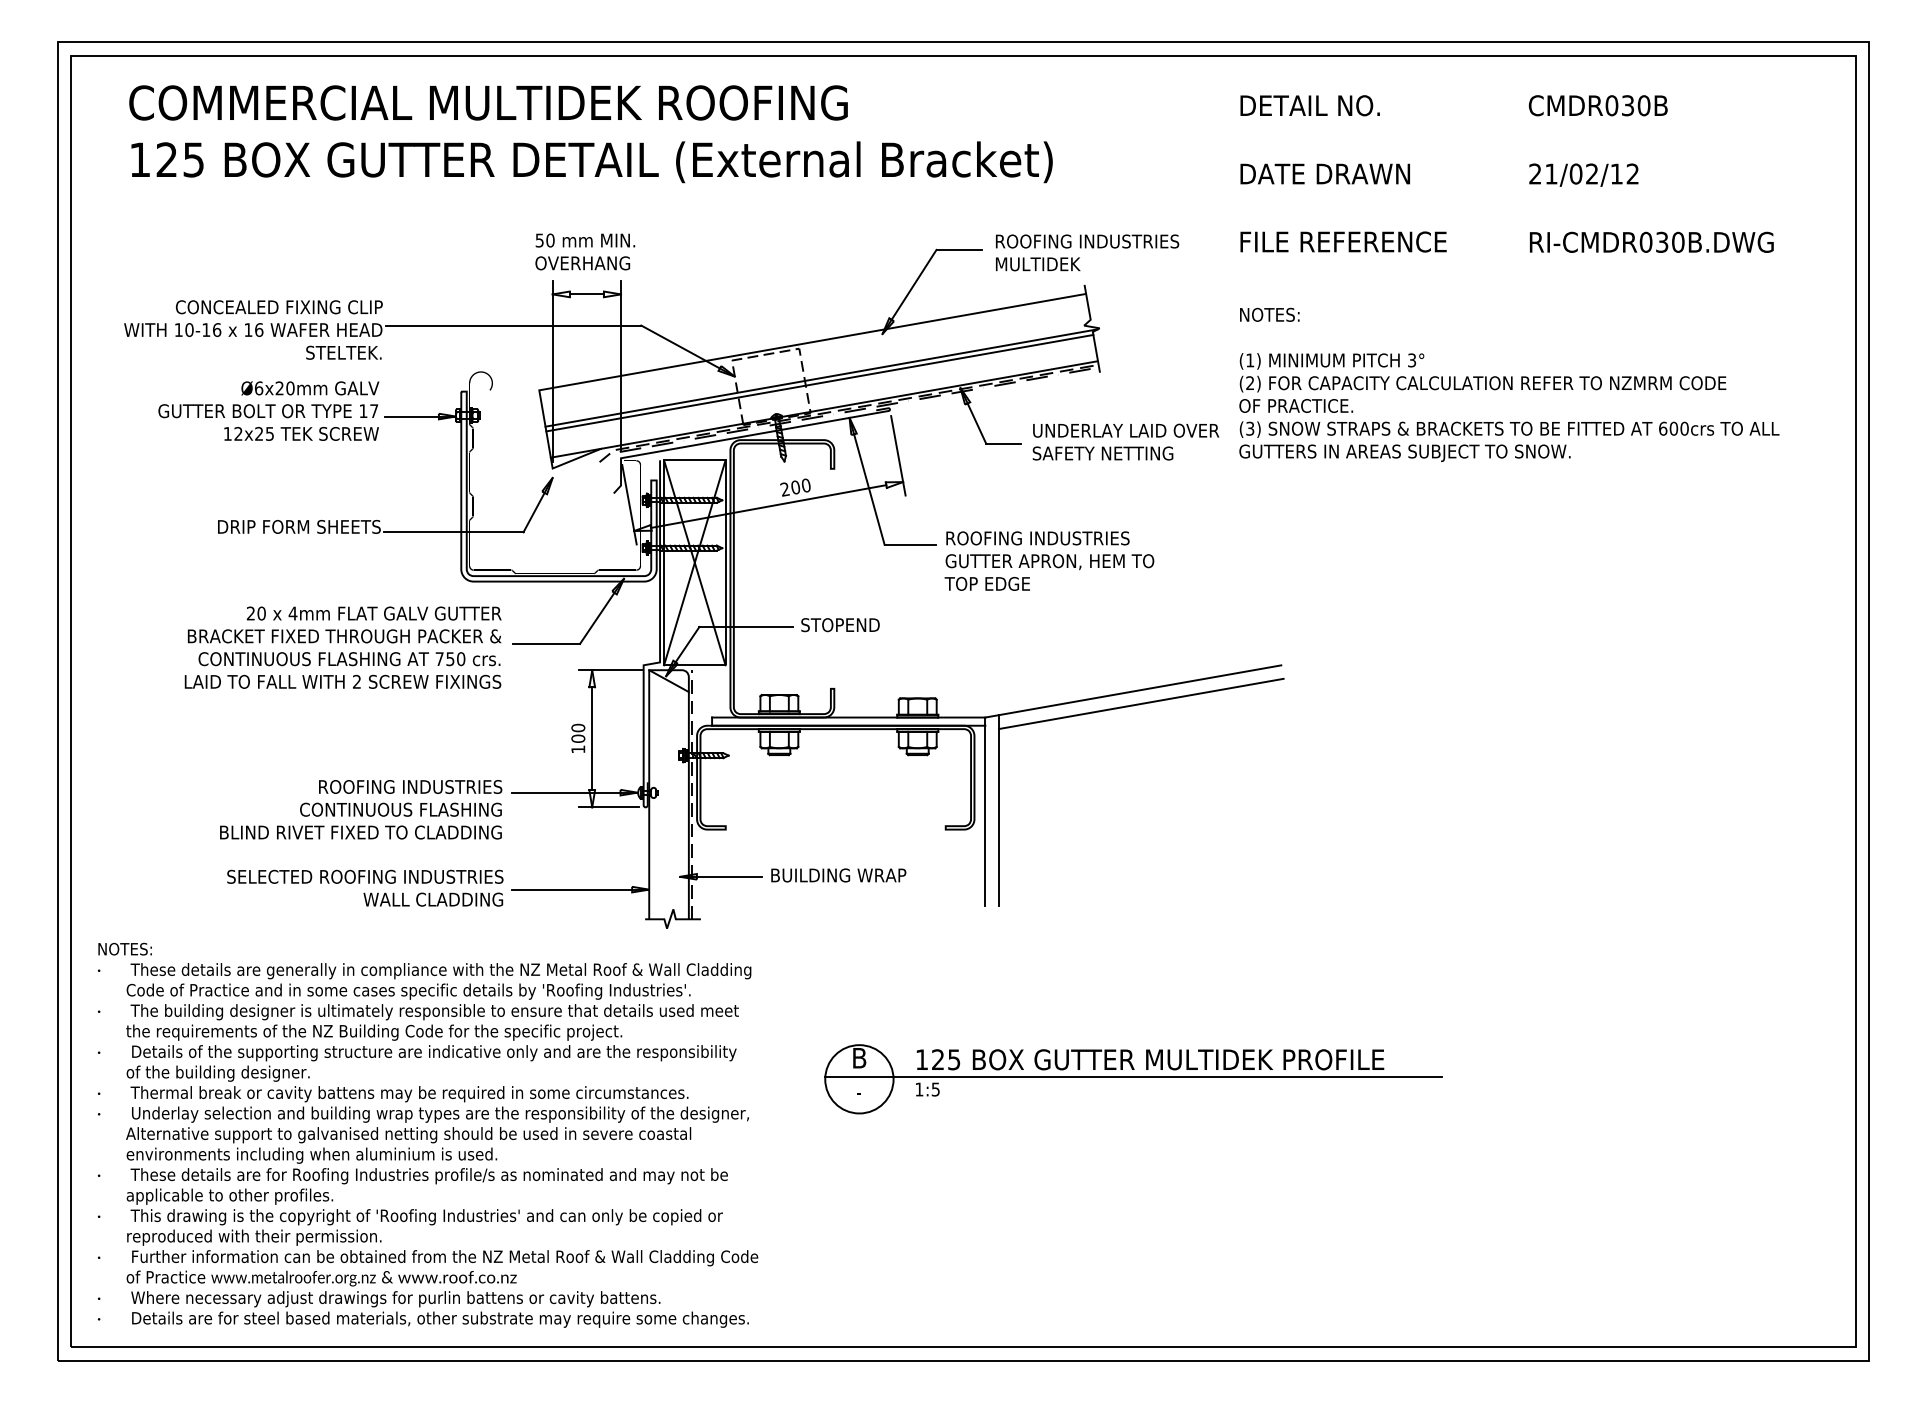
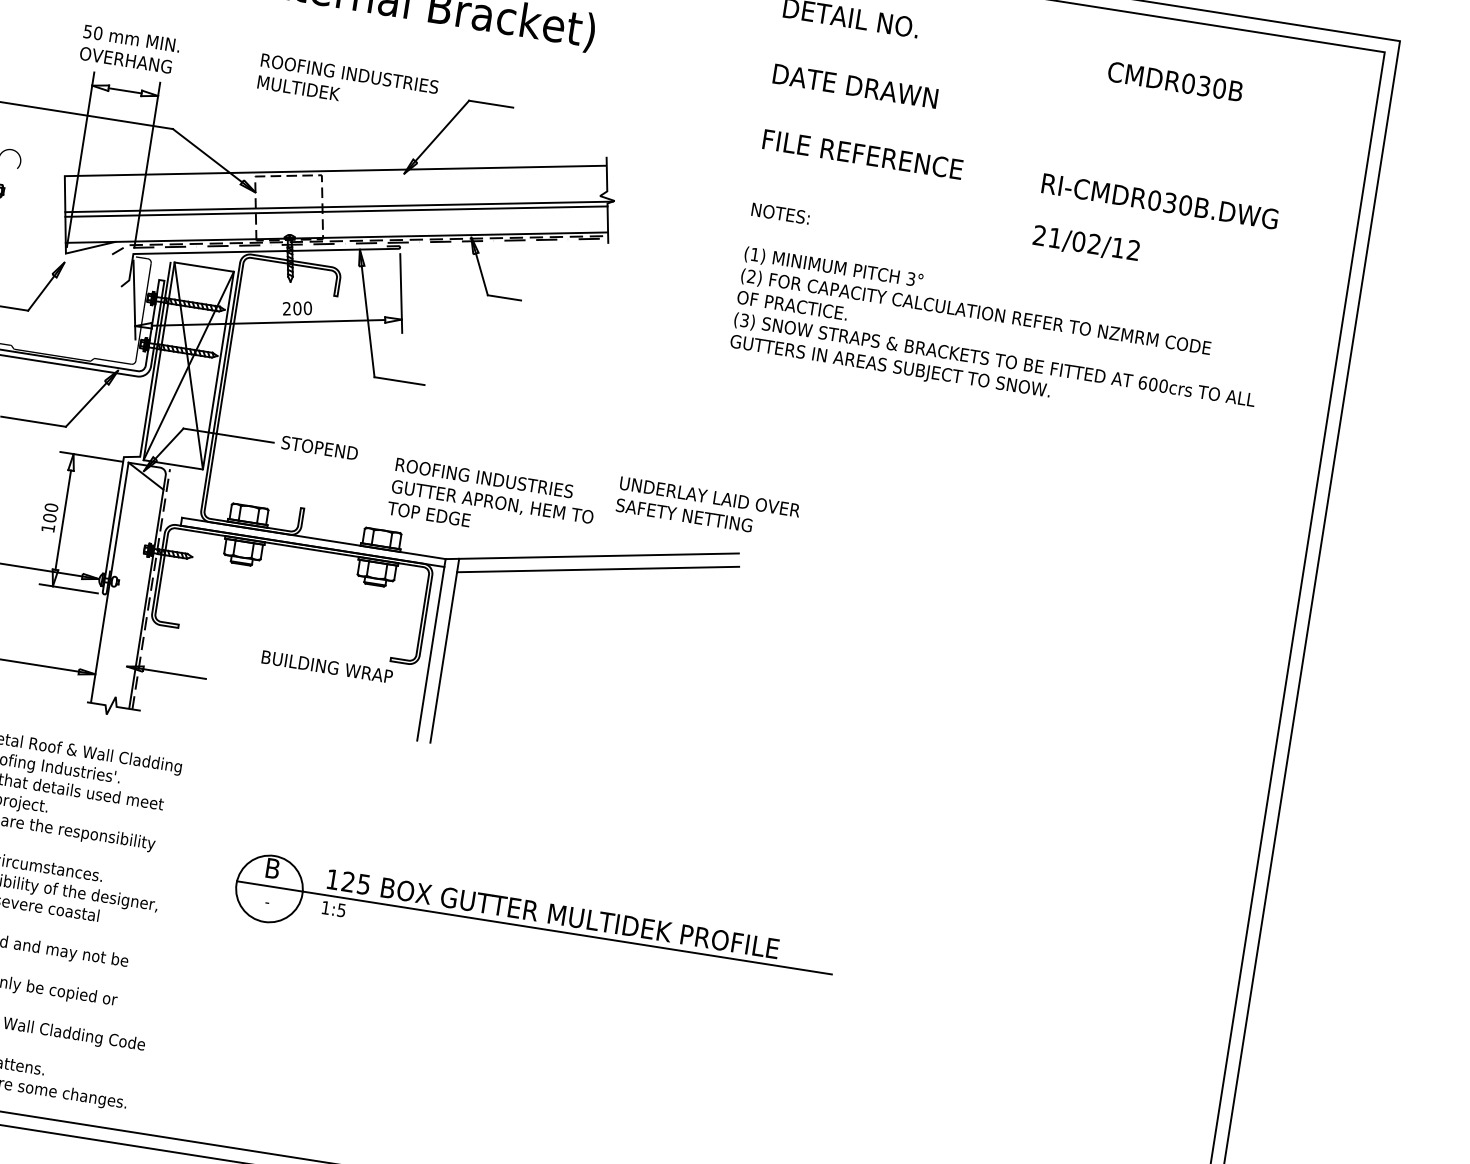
text: (1597, 105) -> (1174, 81), moved
text: (1583, 174) -> (1086, 243), moved
text: (1087, 252) -> (348, 84), moved
text: (1125, 441) -> (707, 507), moved
text: (1049, 560) -> (492, 501), moved
text: (838, 875) -> (327, 666), moved

